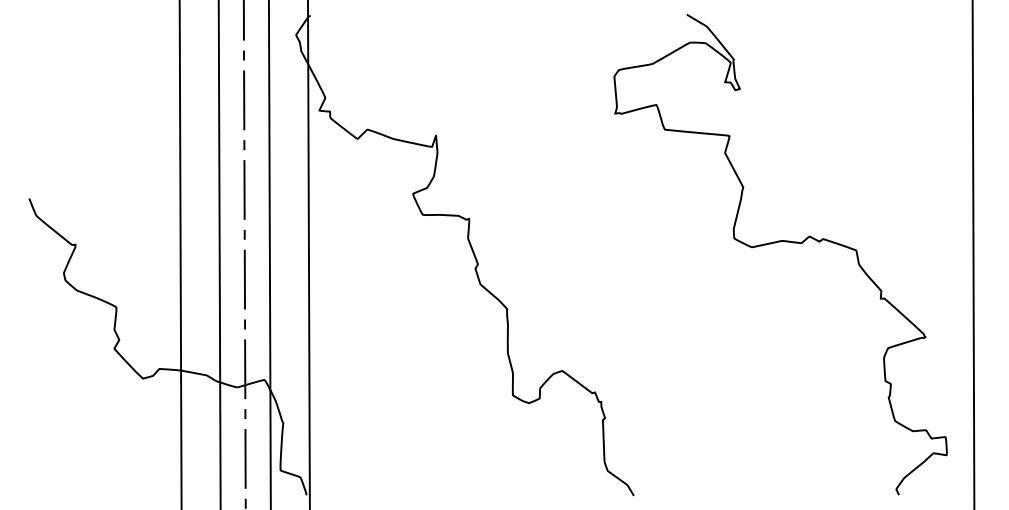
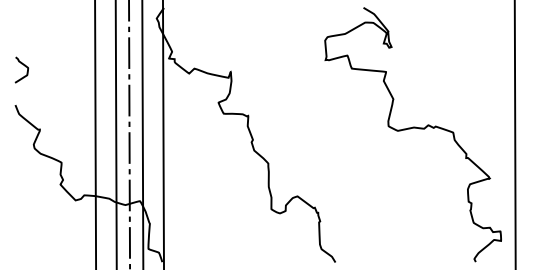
curve: (46, 125) -> (24, 66), added

